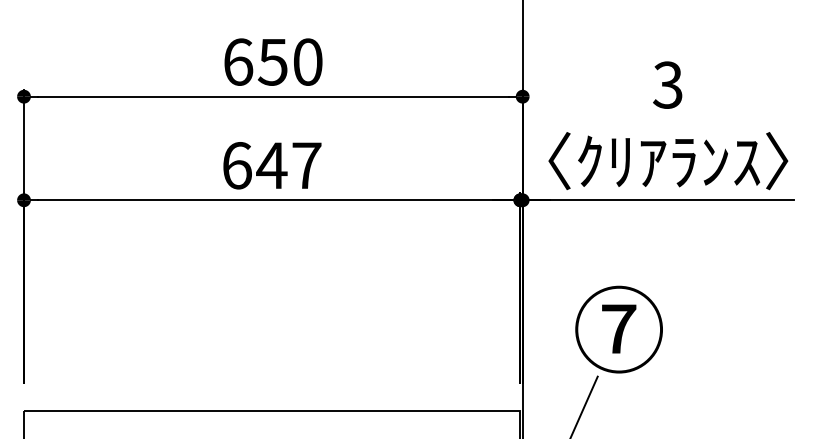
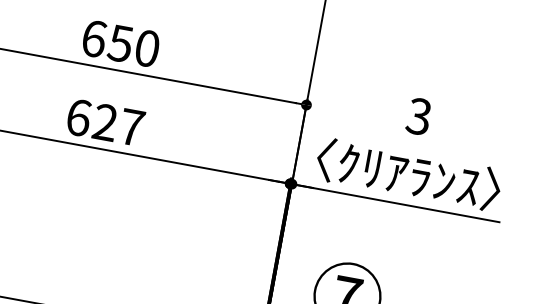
text: (271, 165) -> (105, 122), 647 -> 627

